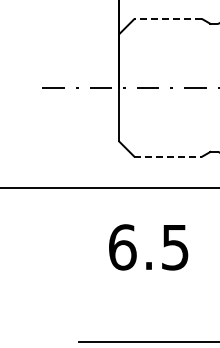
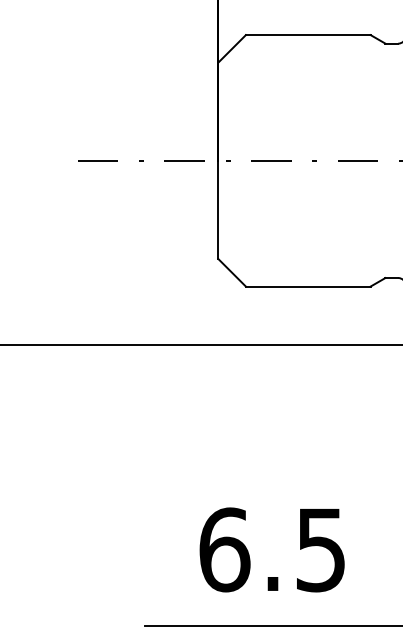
line: (167, 19) -> (306, 35), dashed -> solid
line: (168, 156) -> (308, 286), dashed -> solid
text: (148, 247) -> (271, 550), moved

